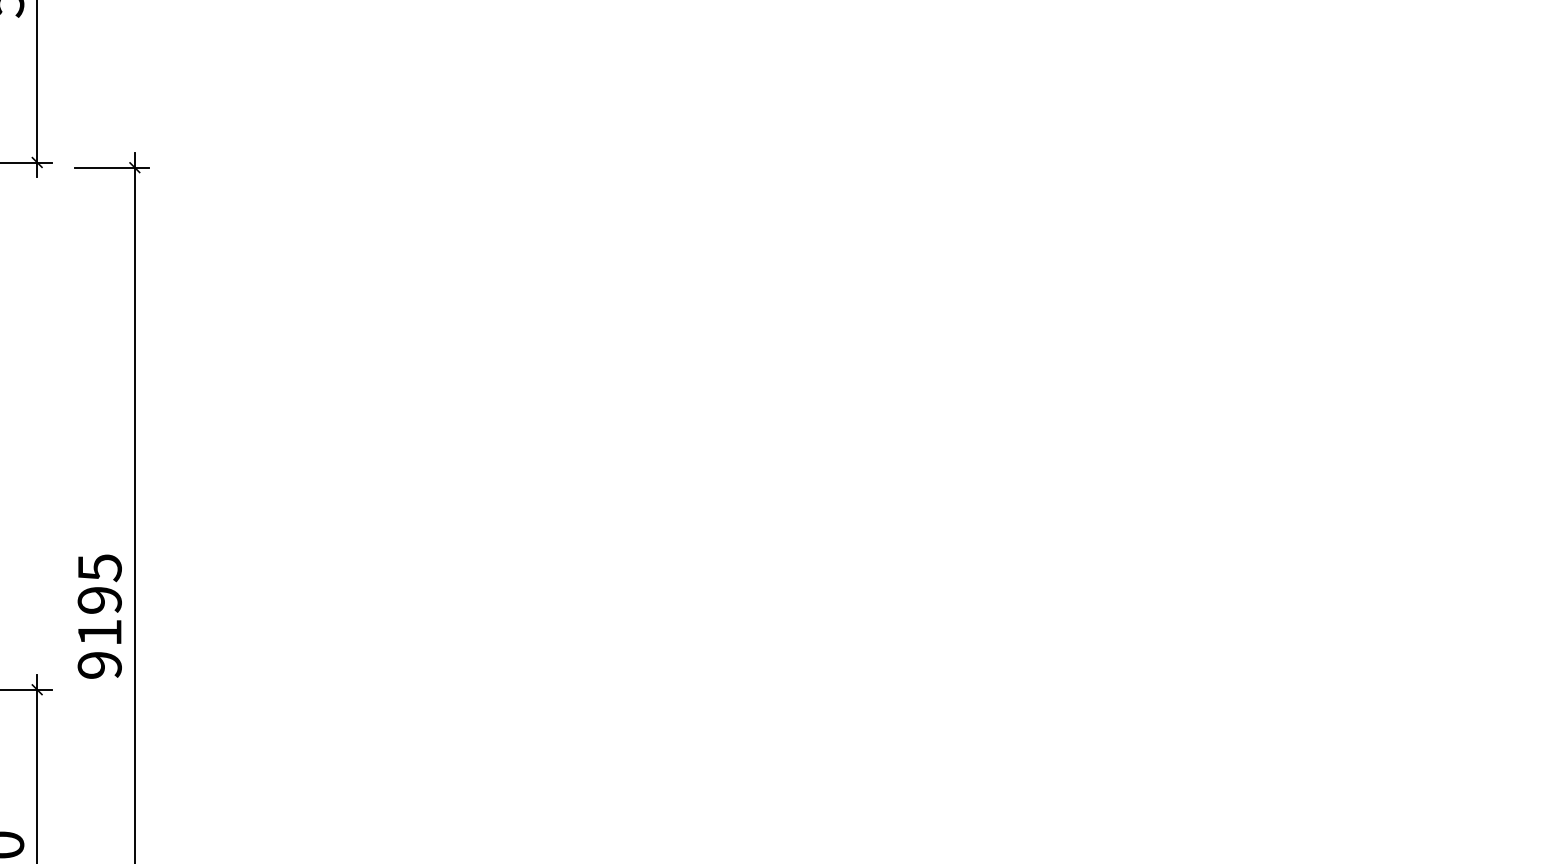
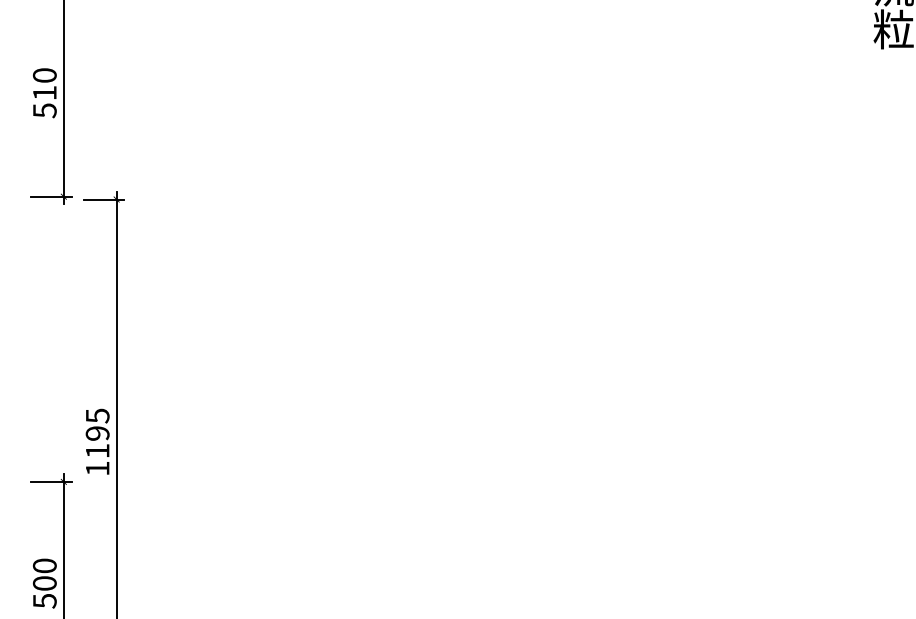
text: (99, 664) -> (97, 468), 9195 -> 1195

